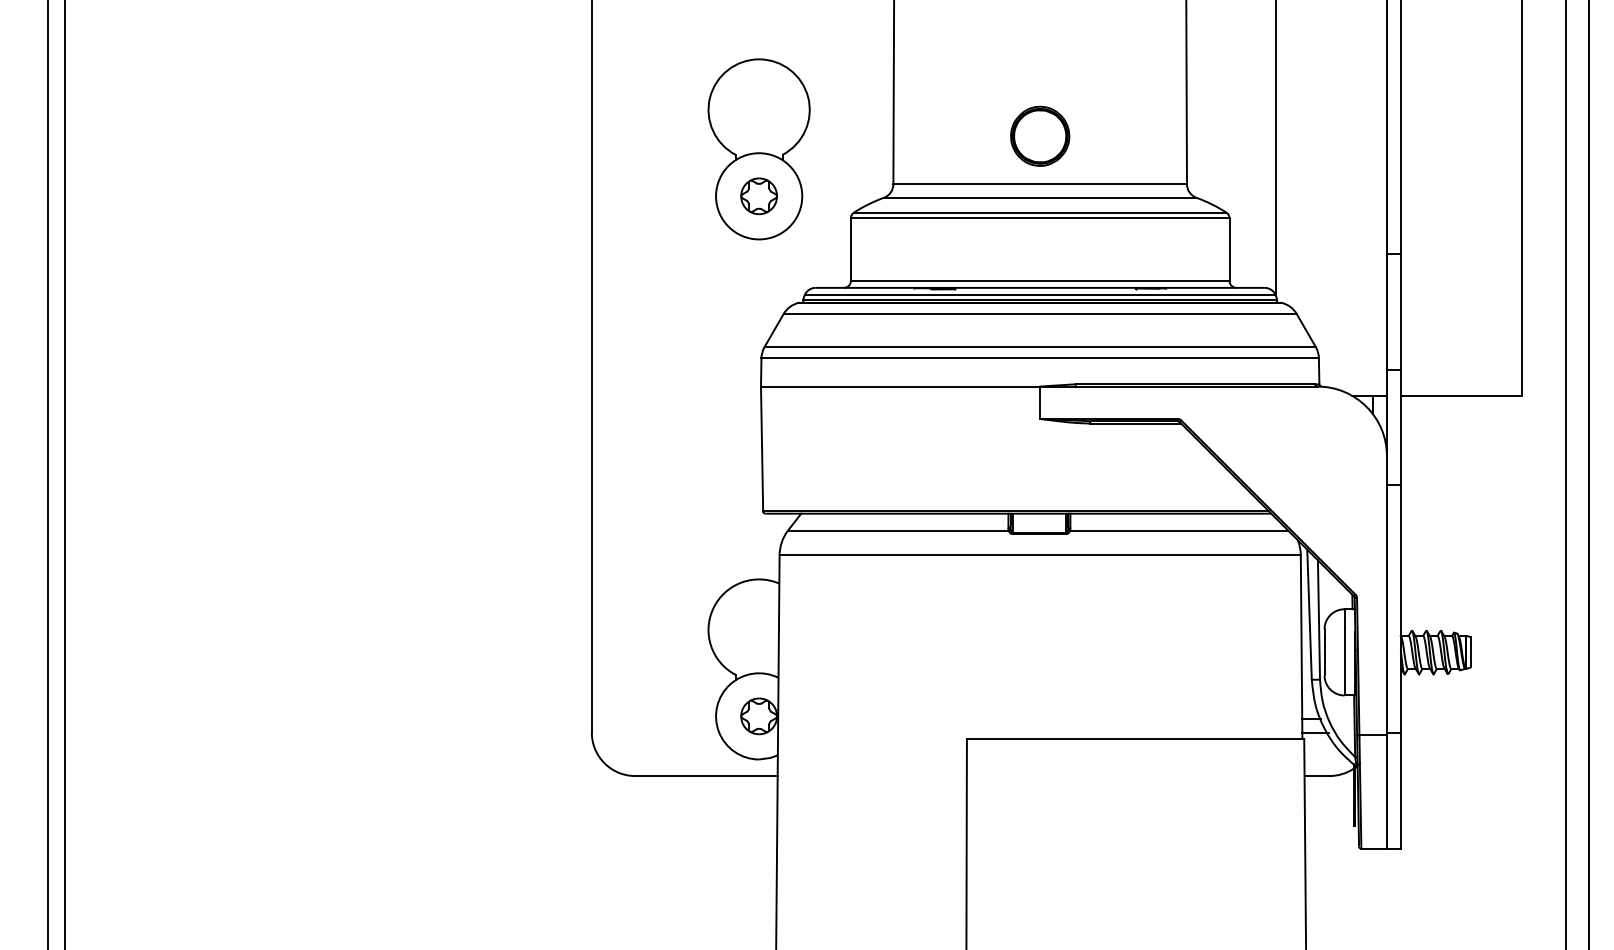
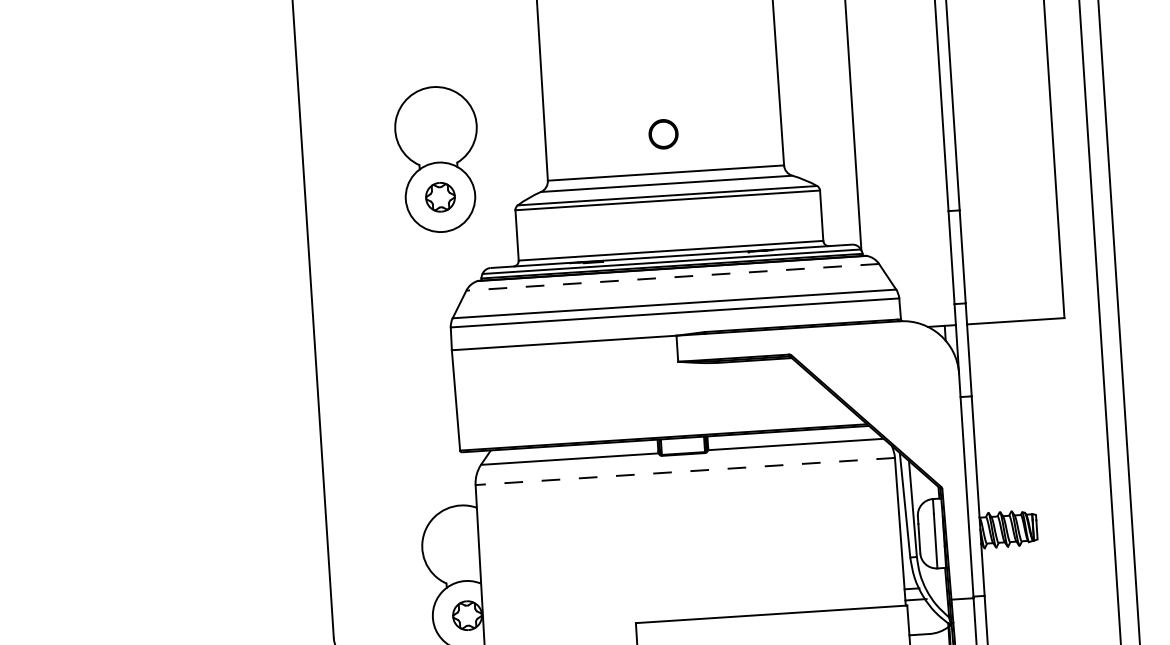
part: (1040, 135) -> (663, 133), size x0.6
line: (1039, 313) -> (672, 276), solid -> dashed
line: (1040, 555) -> (685, 471), solid -> dashed

